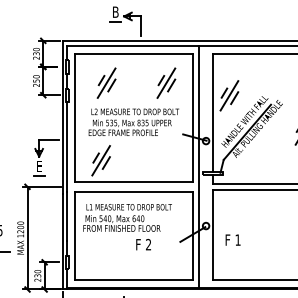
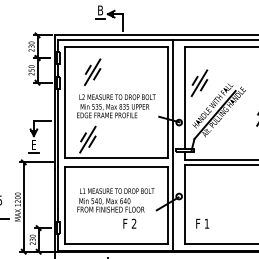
part: (166, 82) -> (144, 71), removed
text: (127, 227) -> (115, 208), moved
text: (232, 239) -> (202, 223), moved

